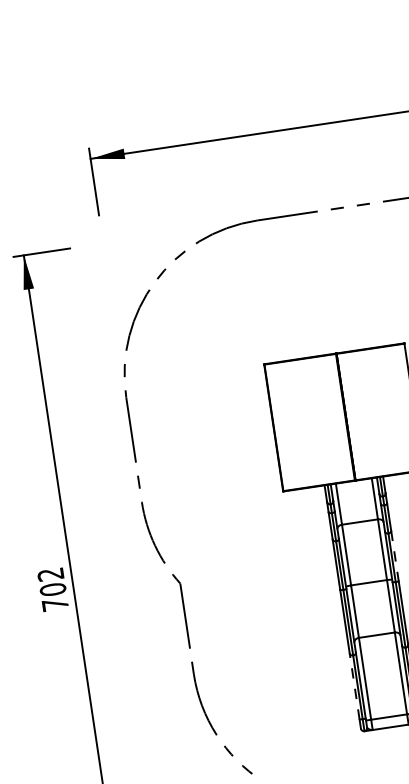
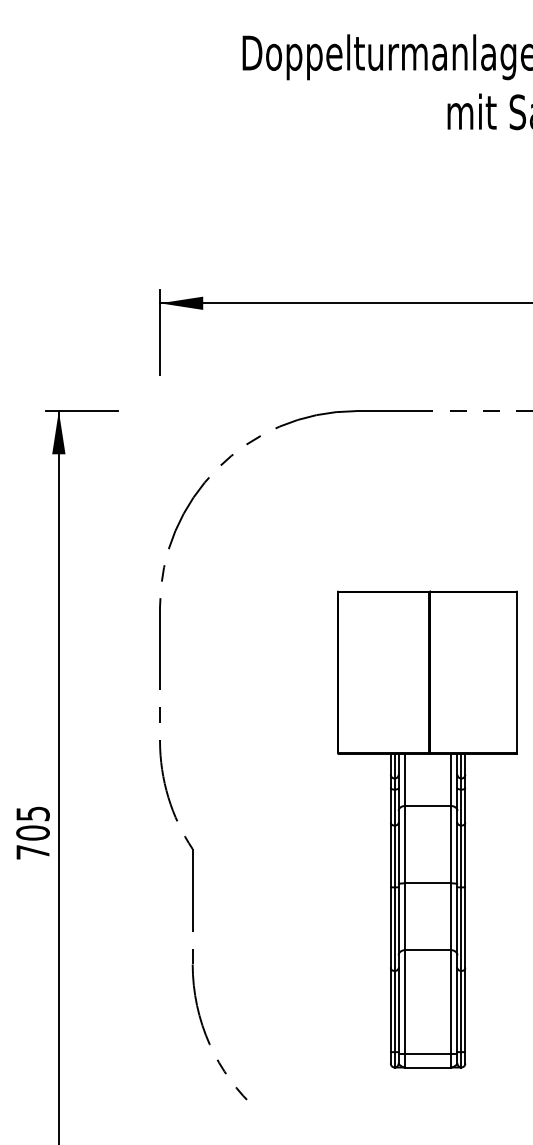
line: (395, 556) -> (465, 855), dashed -> solid
text: (50, 574) -> (32, 813), 702 -> 705
line: (354, 686) -> (390, 1009), dashed -> solid

